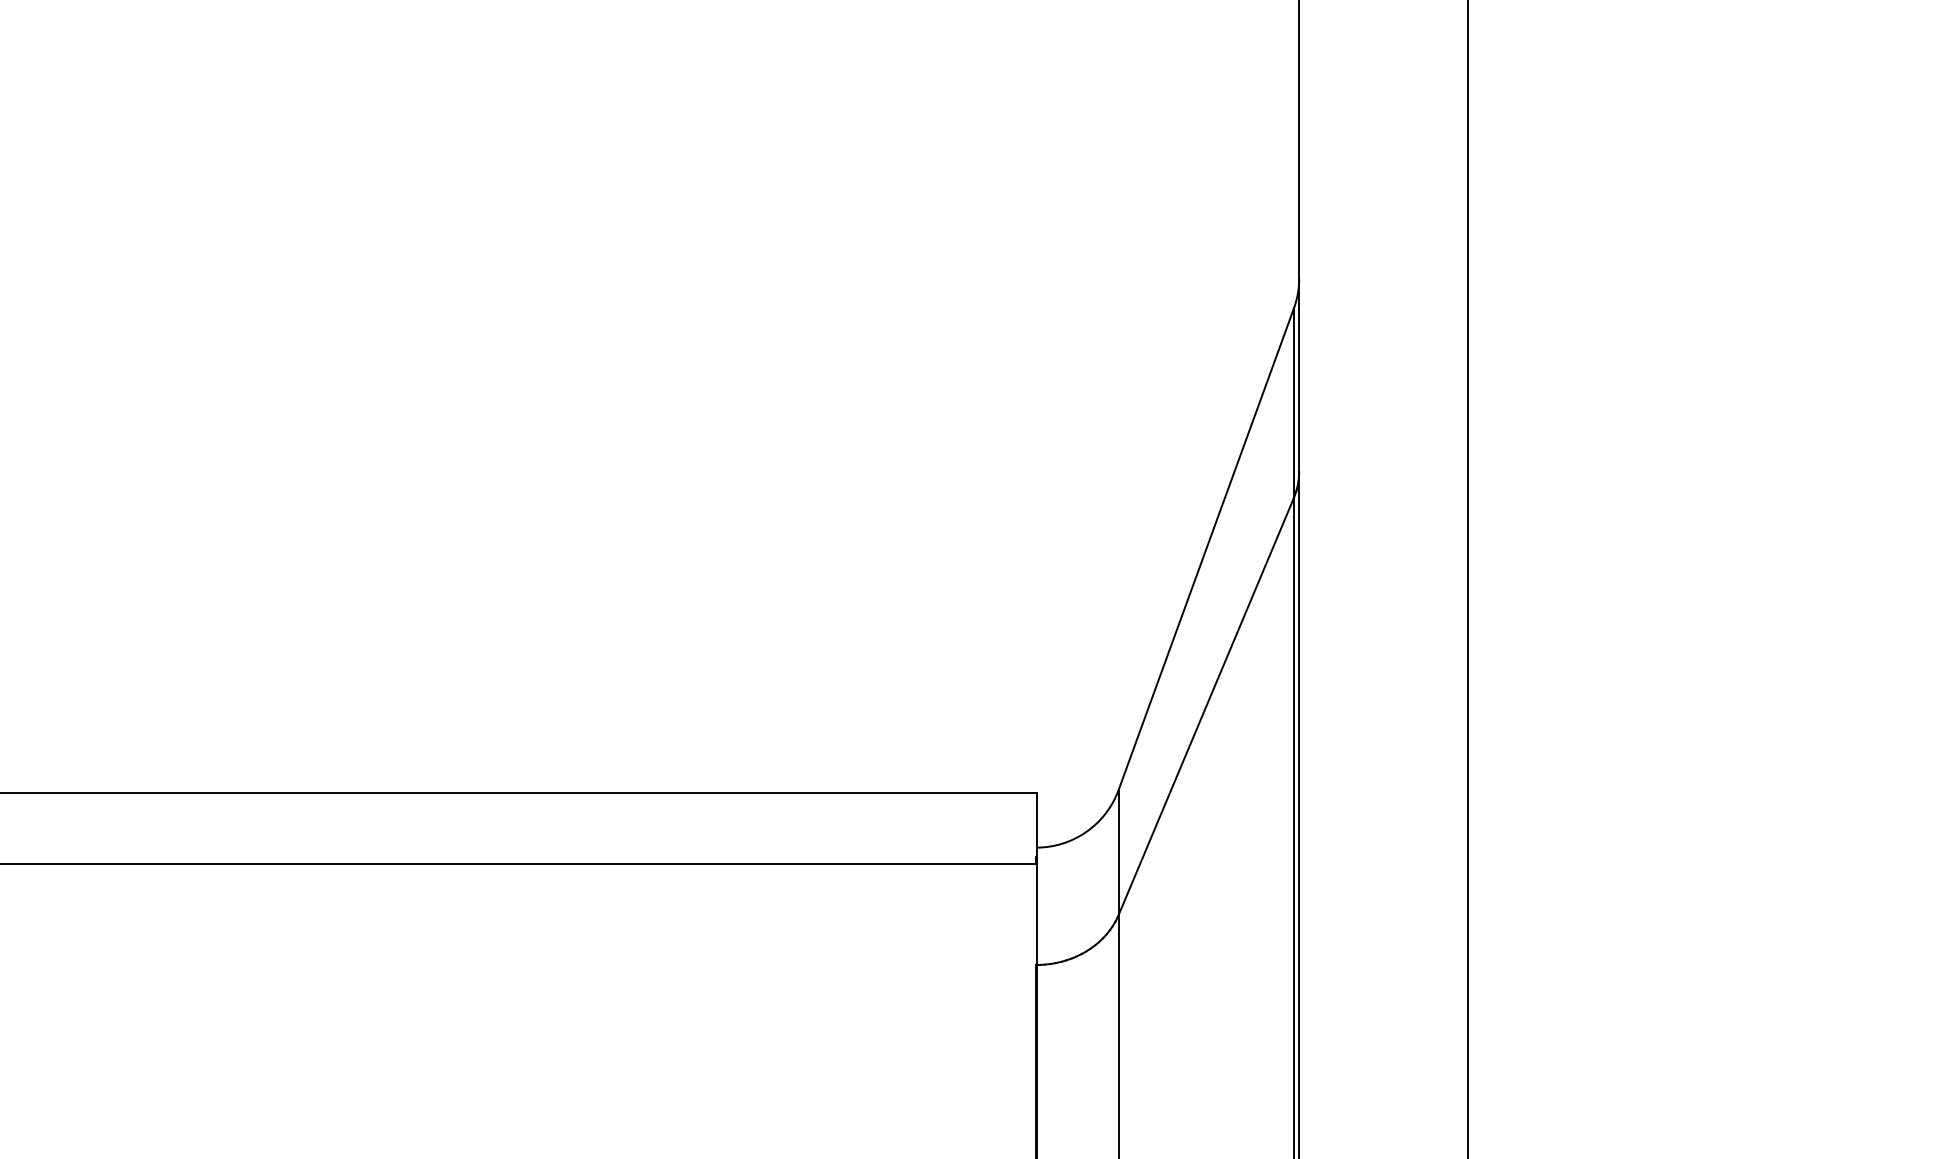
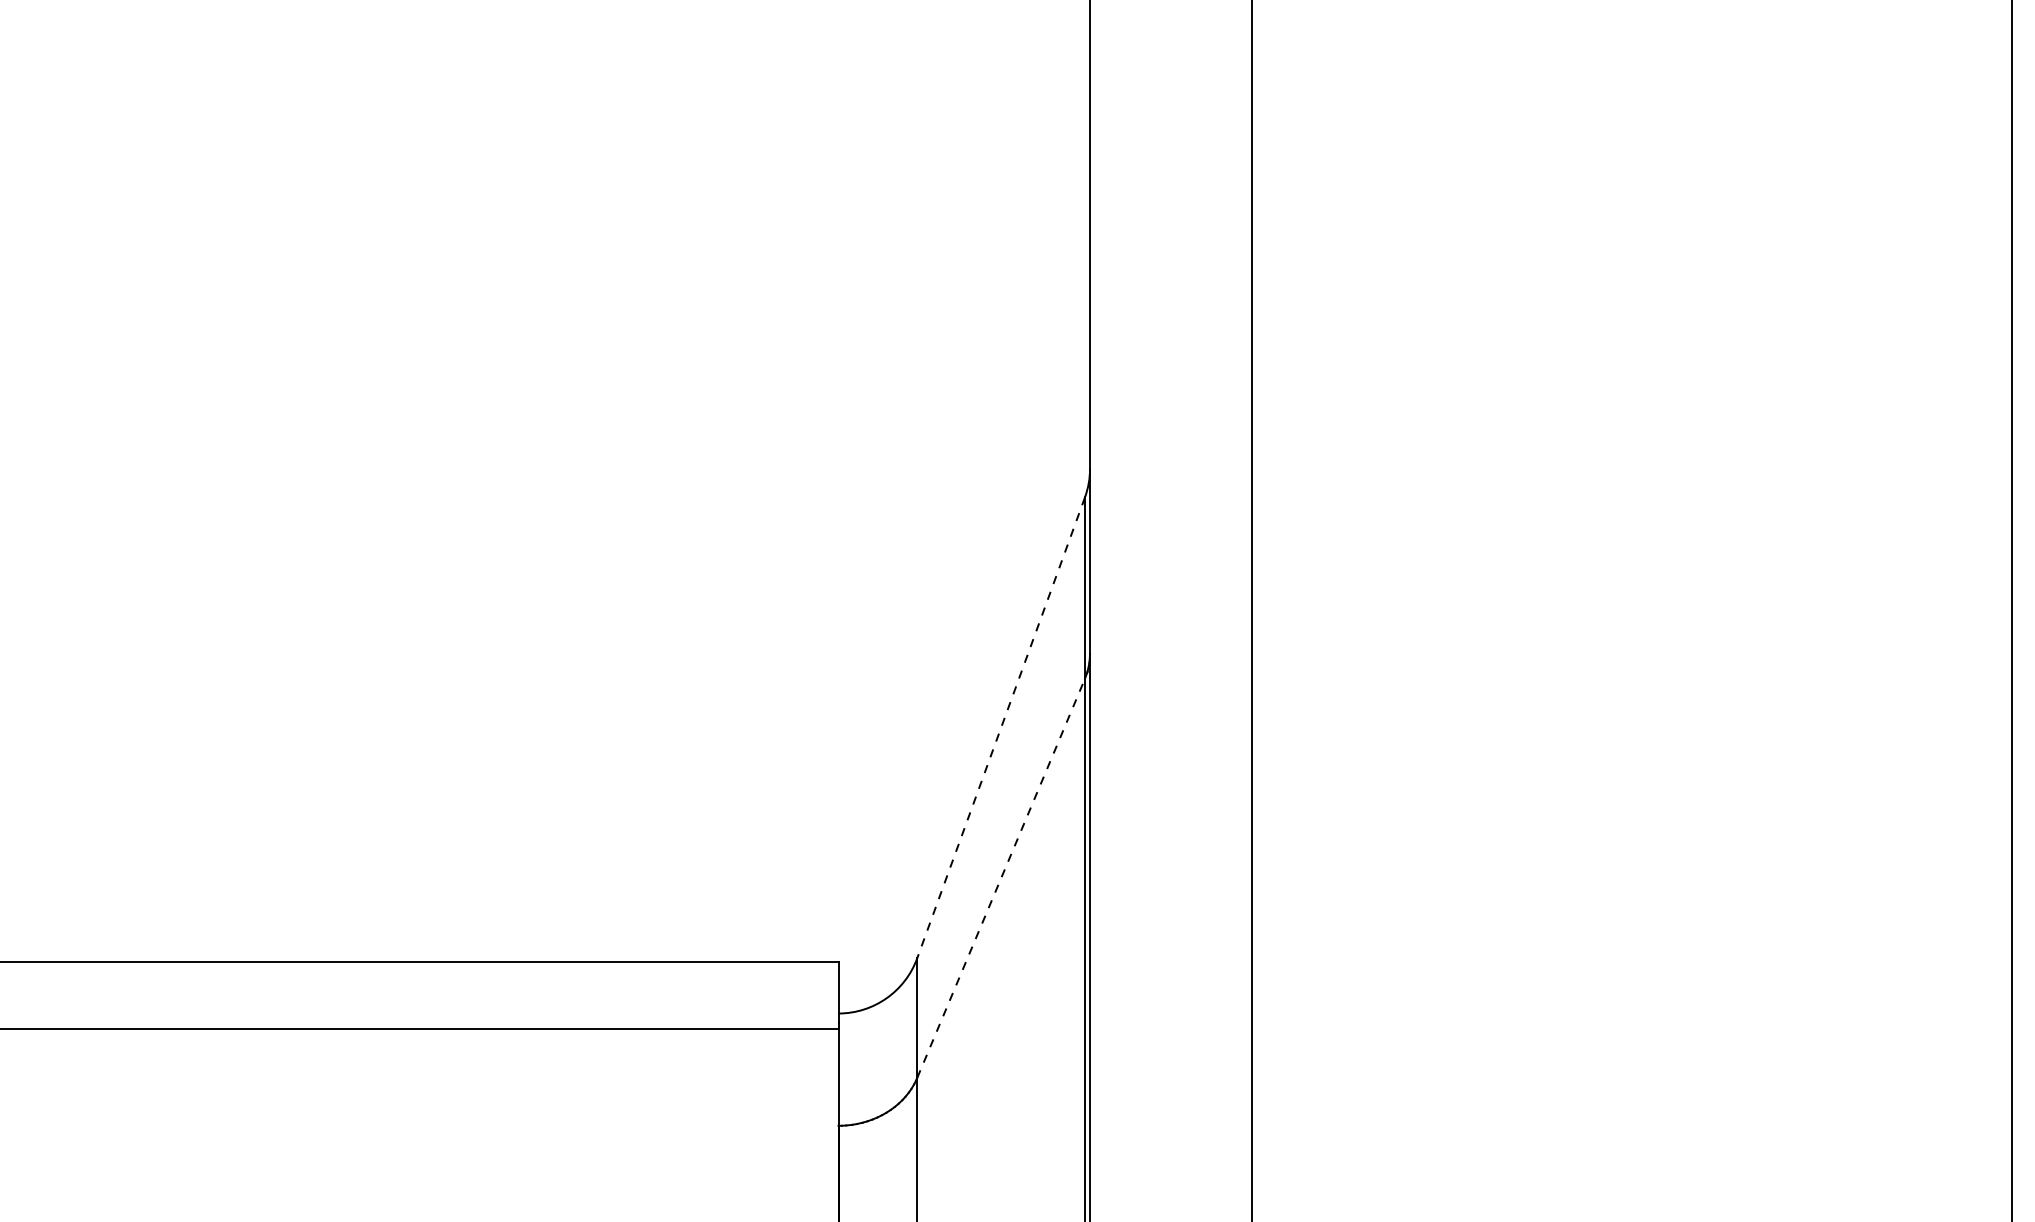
line: (1205, 549) -> (1000, 728), solid -> dashed
line: (1206, 706) -> (1001, 878), solid -> dashed

